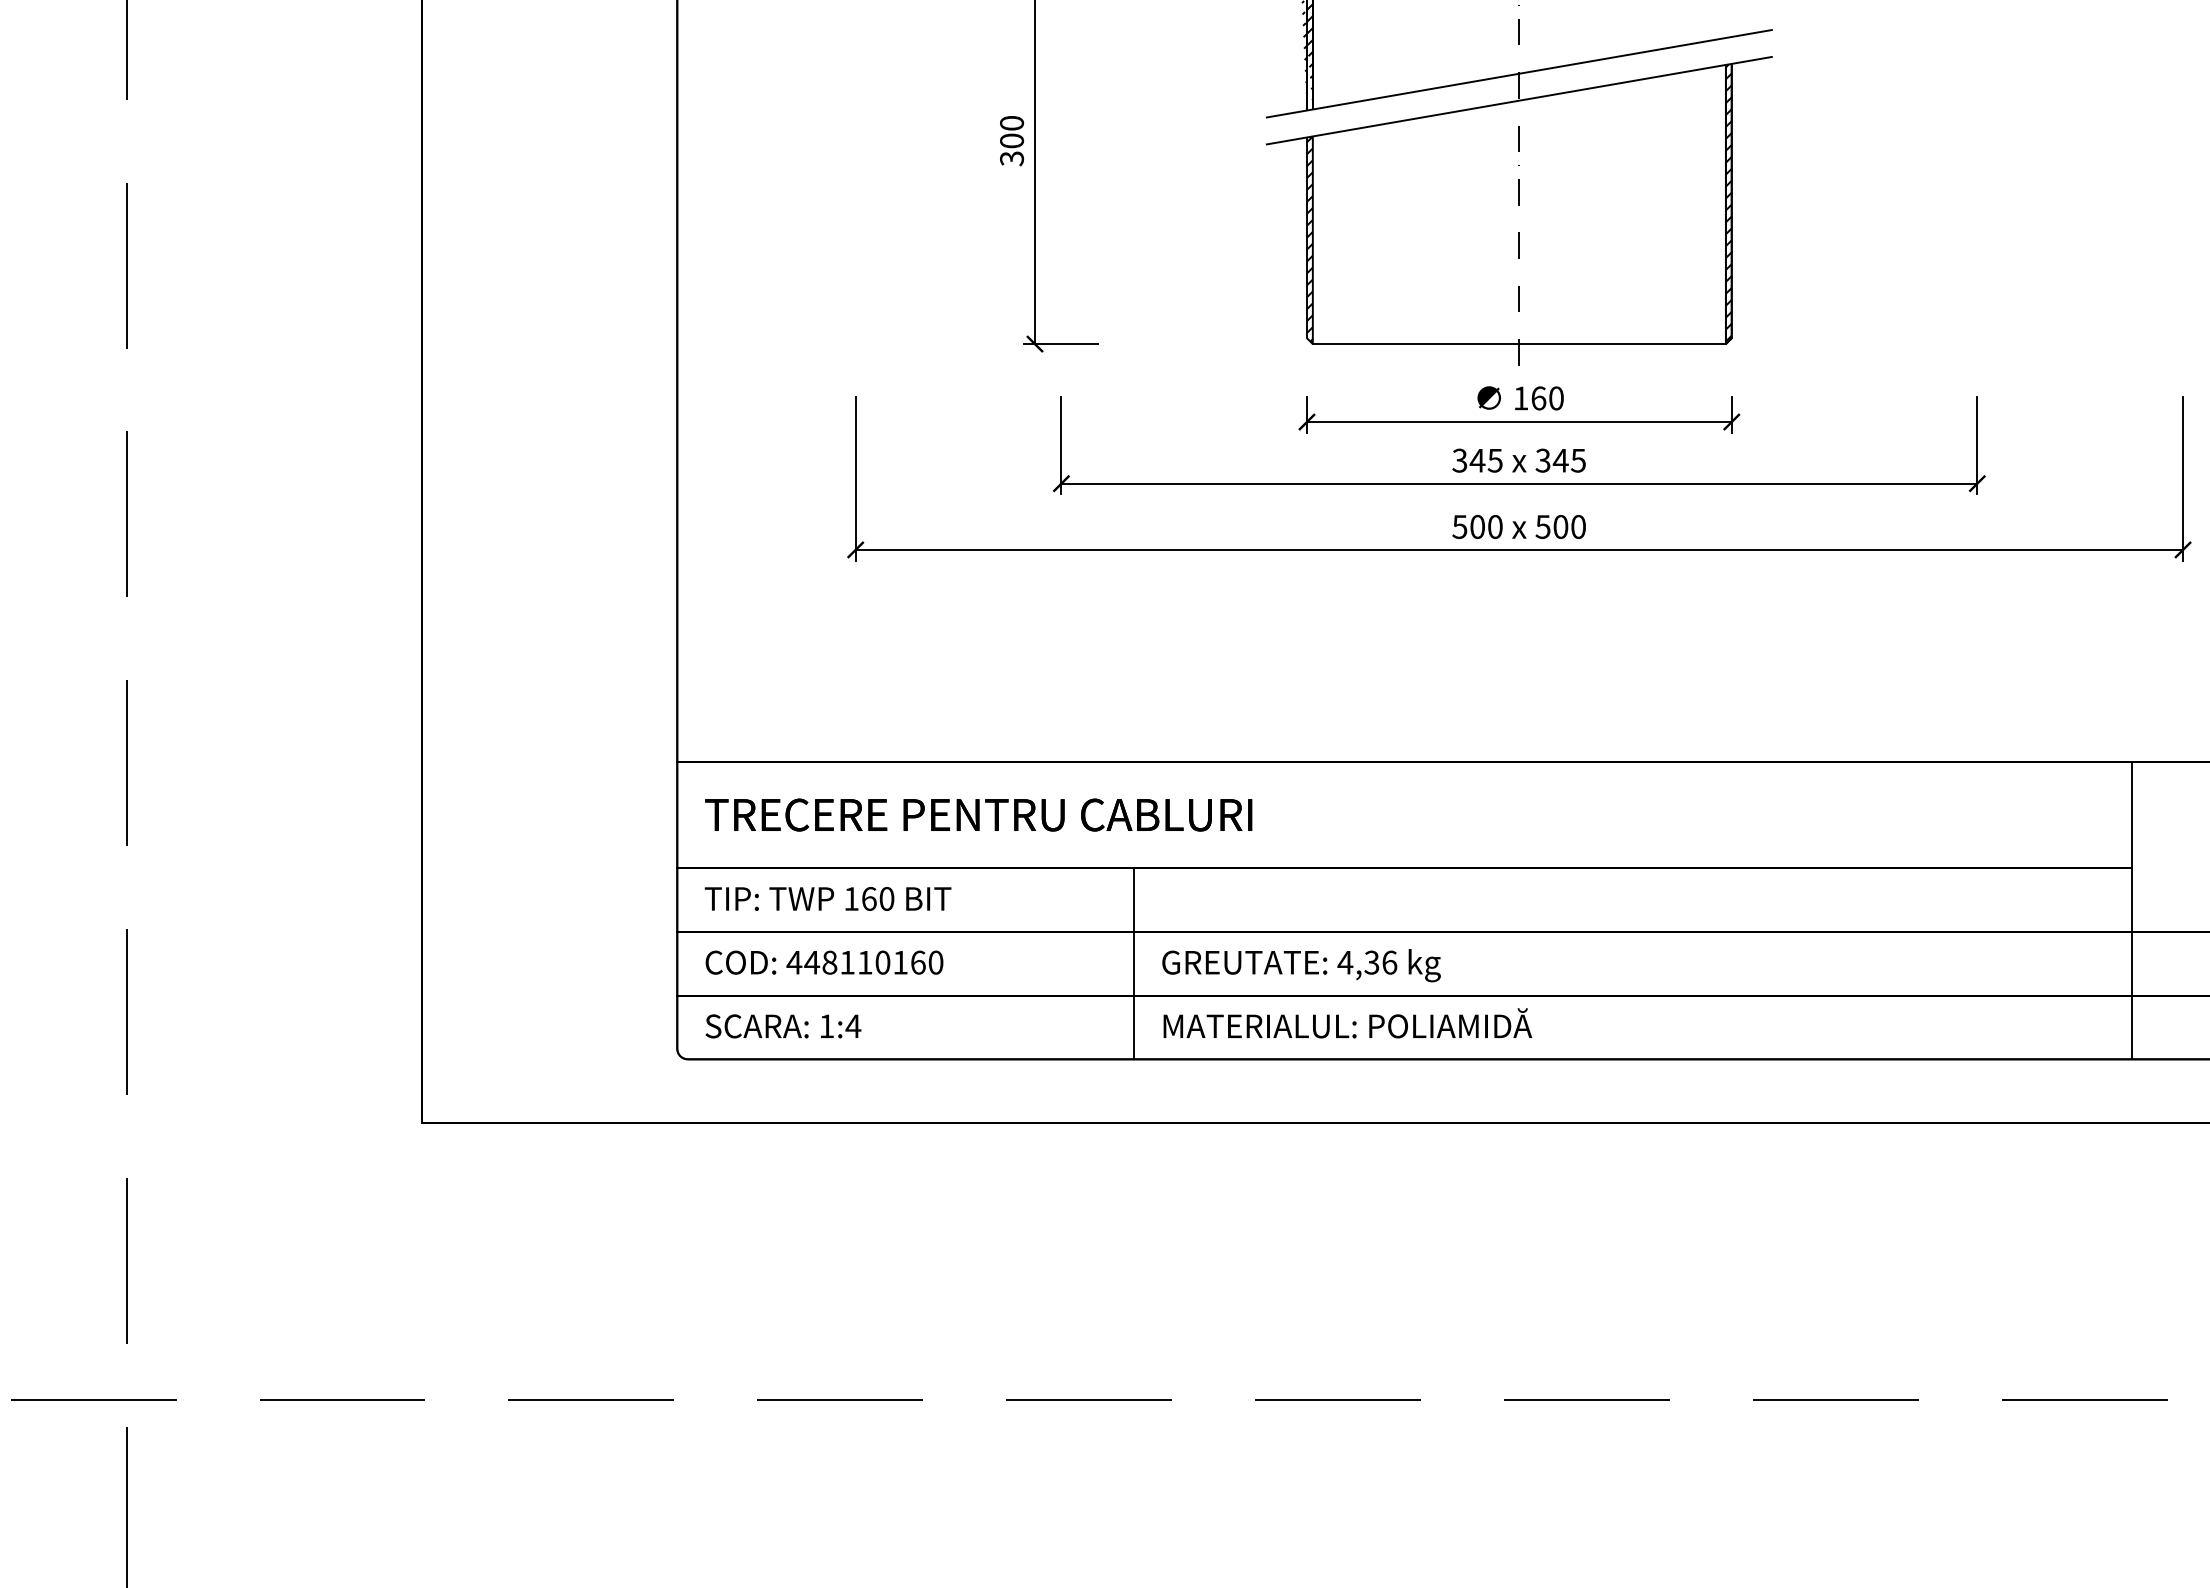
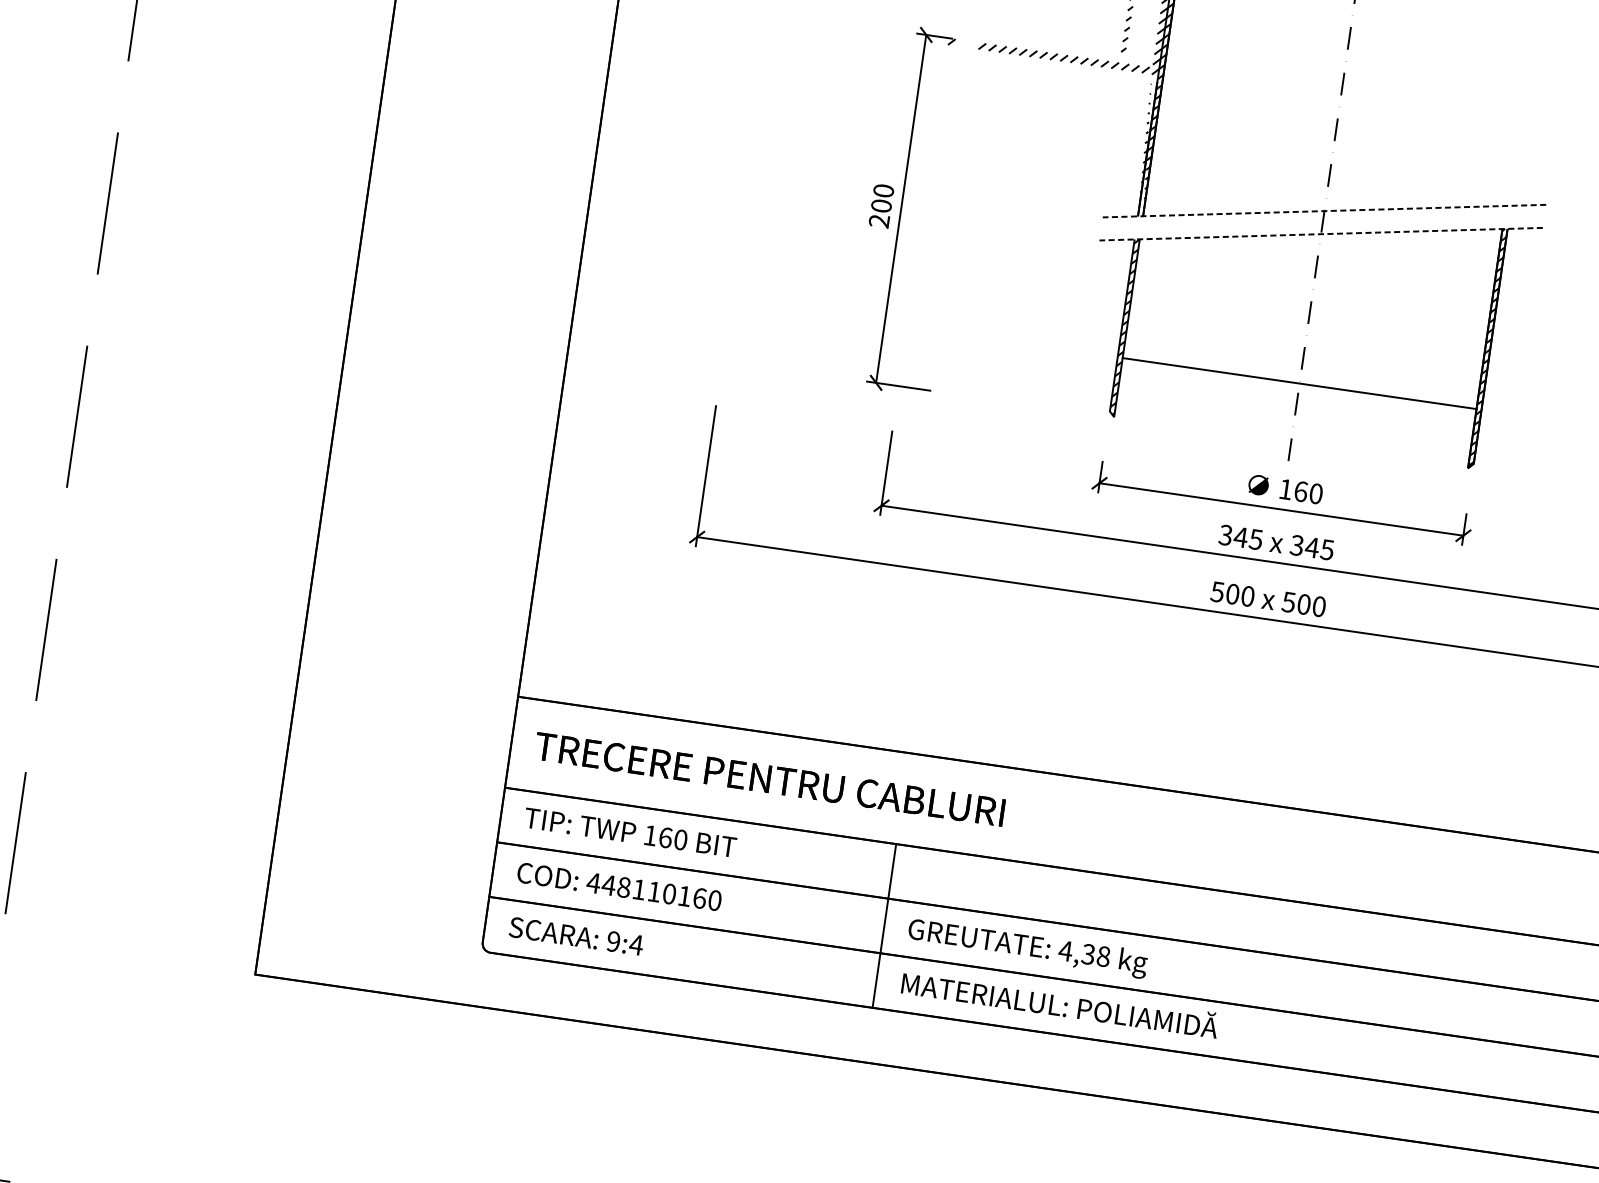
line: (1518, 73) -> (1323, 210), solid -> dashed
line: (1518, 100) -> (1320, 233), solid -> dashed
text: (1012, 158) -> (879, 221), 300 -> 200
line: (1518, 344) -> (1298, 383), moved
text: (1389, 962) -> (1103, 956), 4,36 -> 4,38
text: (826, 1026) -> (613, 941), 1:4 -> 9:4

